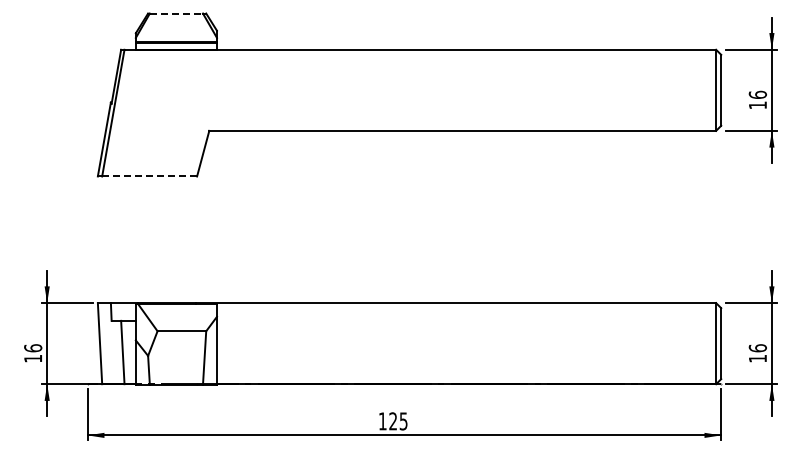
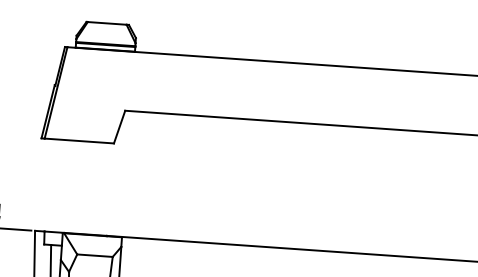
line: (176, 13) -> (107, 23), dashed -> solid
line: (150, 176) -> (79, 141), dashed -> solid

